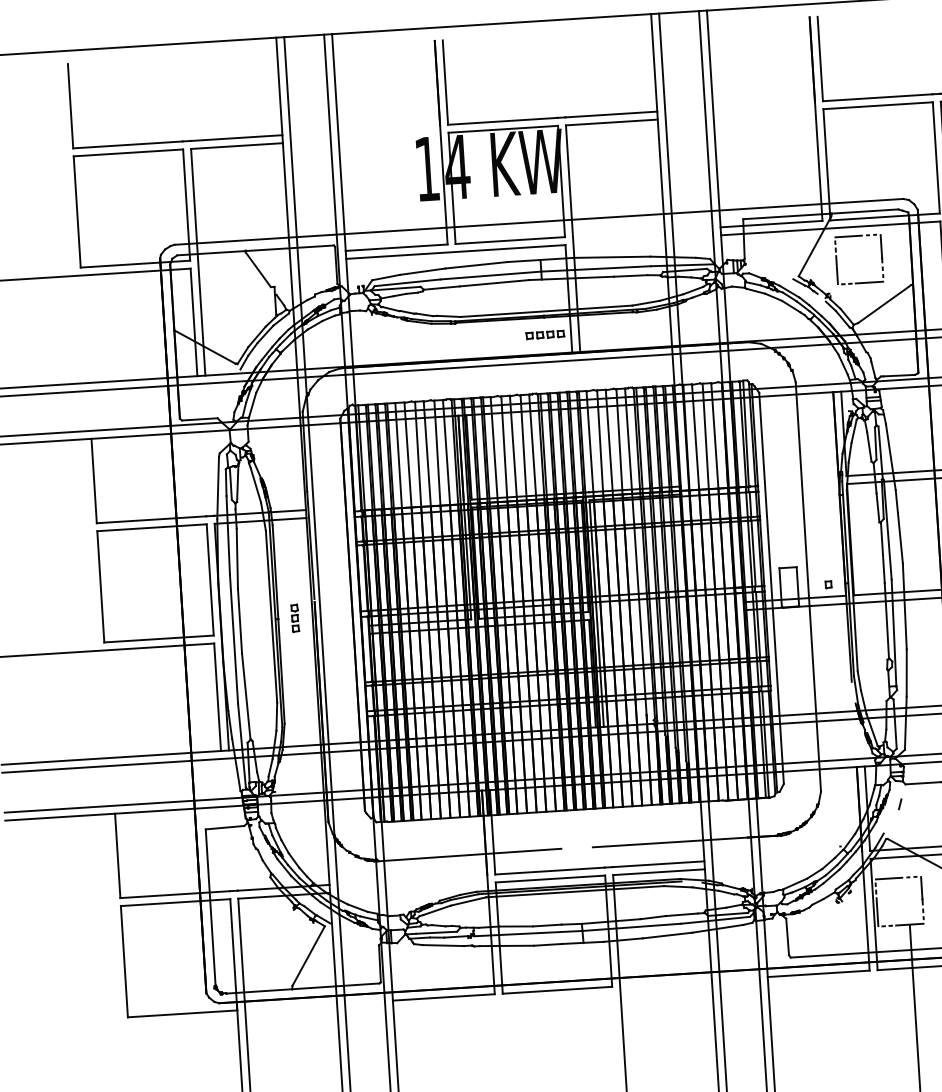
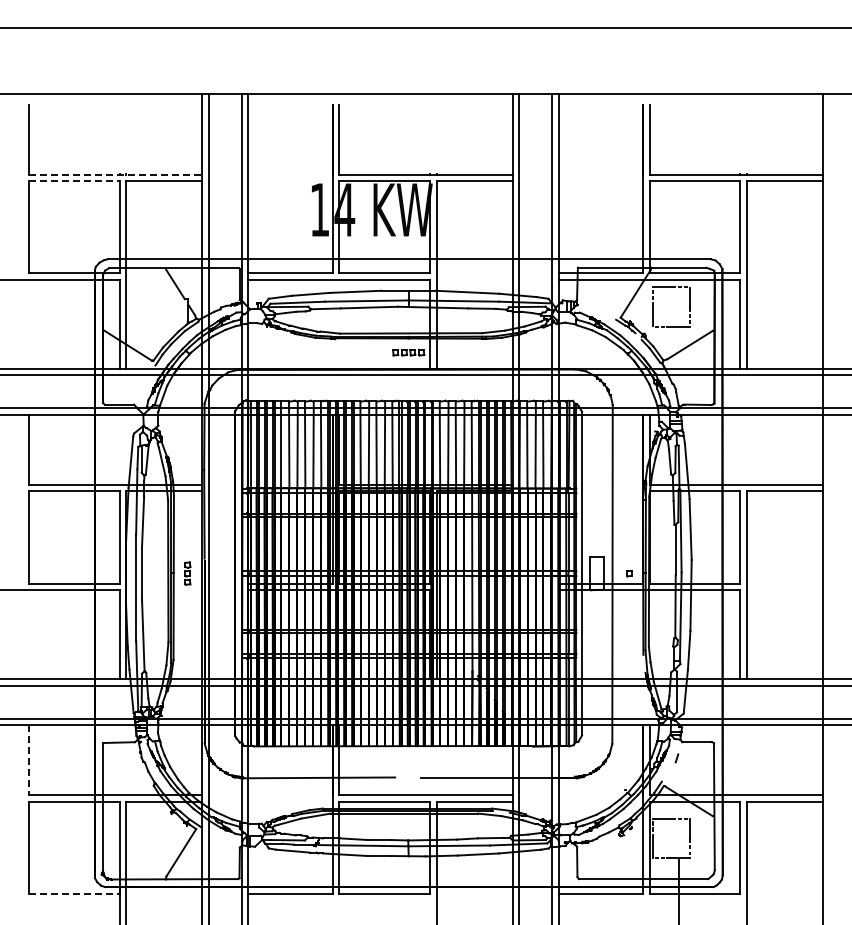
line: (177, 141) -> (115, 174), solid -> dashed
line: (128, 153) -> (74, 181), solid -> dashed
line: (118, 856) -> (29, 760), solid -> dashed
line: (182, 1013) -> (74, 893), solid -> dashed

